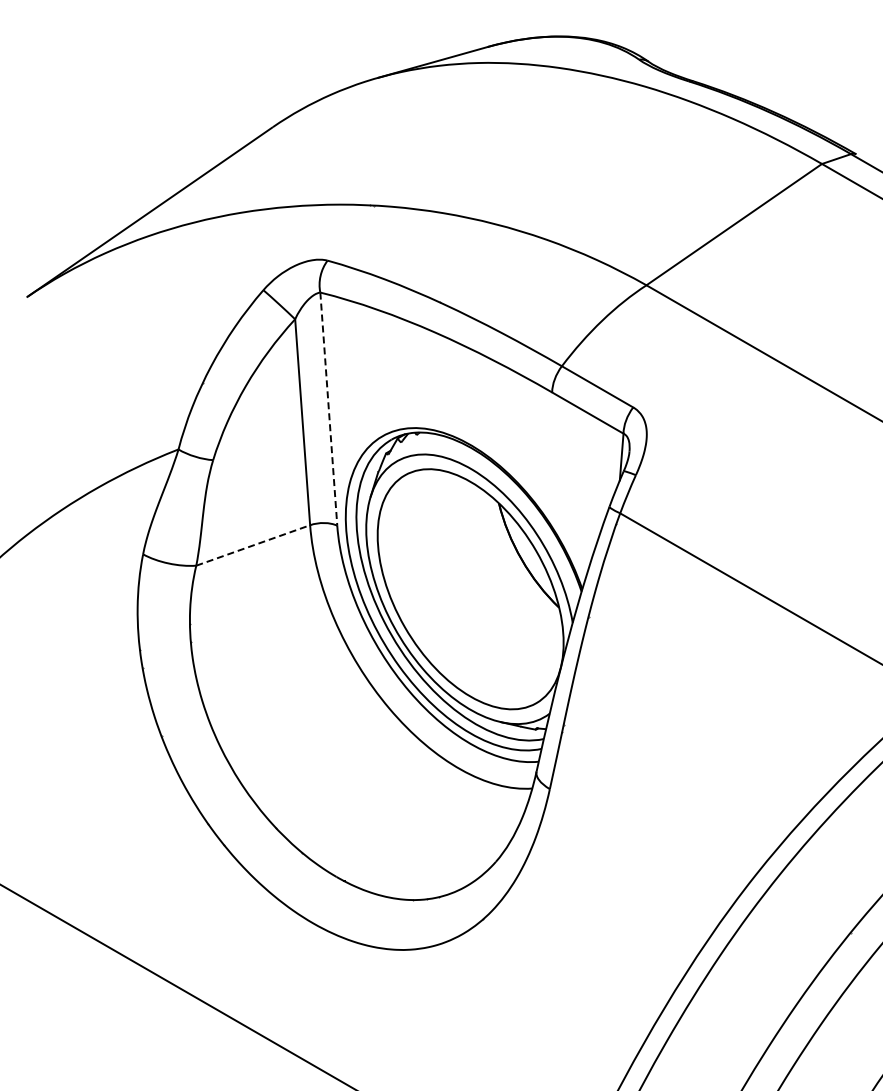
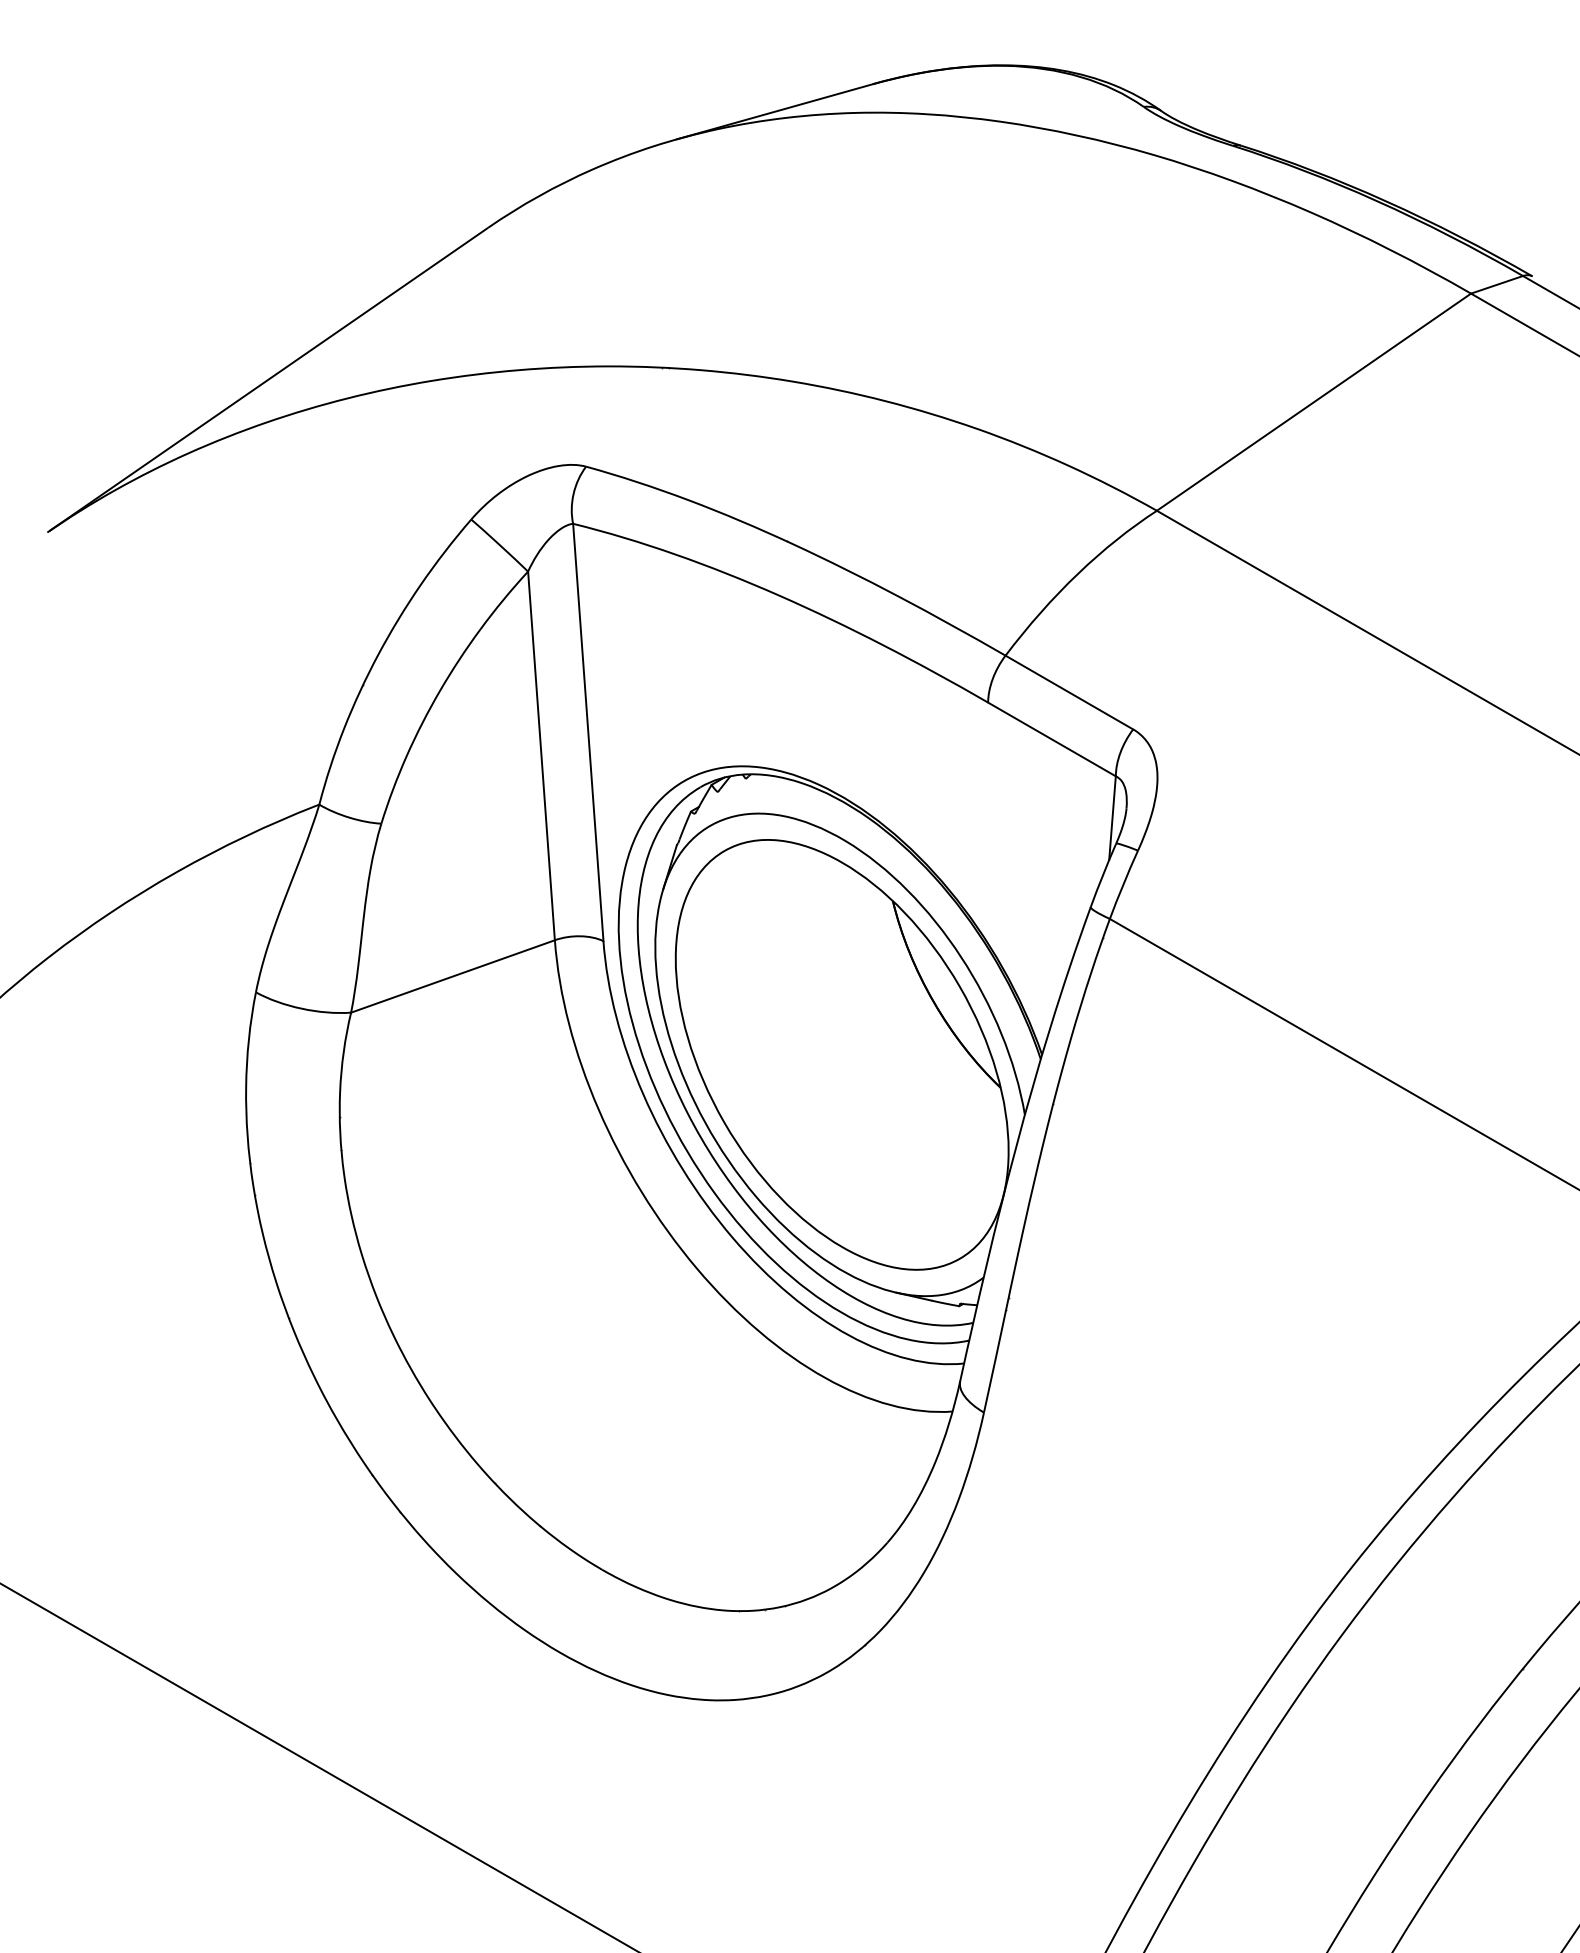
line: (328, 409) -> (587, 733), dashed -> solid
line: (253, 545) -> (453, 976), dashed -> solid

